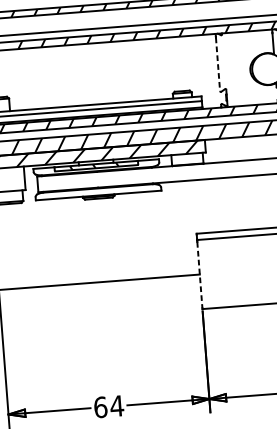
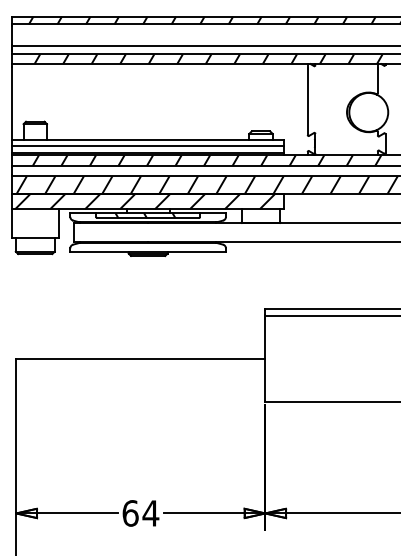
line: (217, 64) -> (307, 102), dashed -> solid
line: (199, 274) -> (265, 359), dashed -> solid

